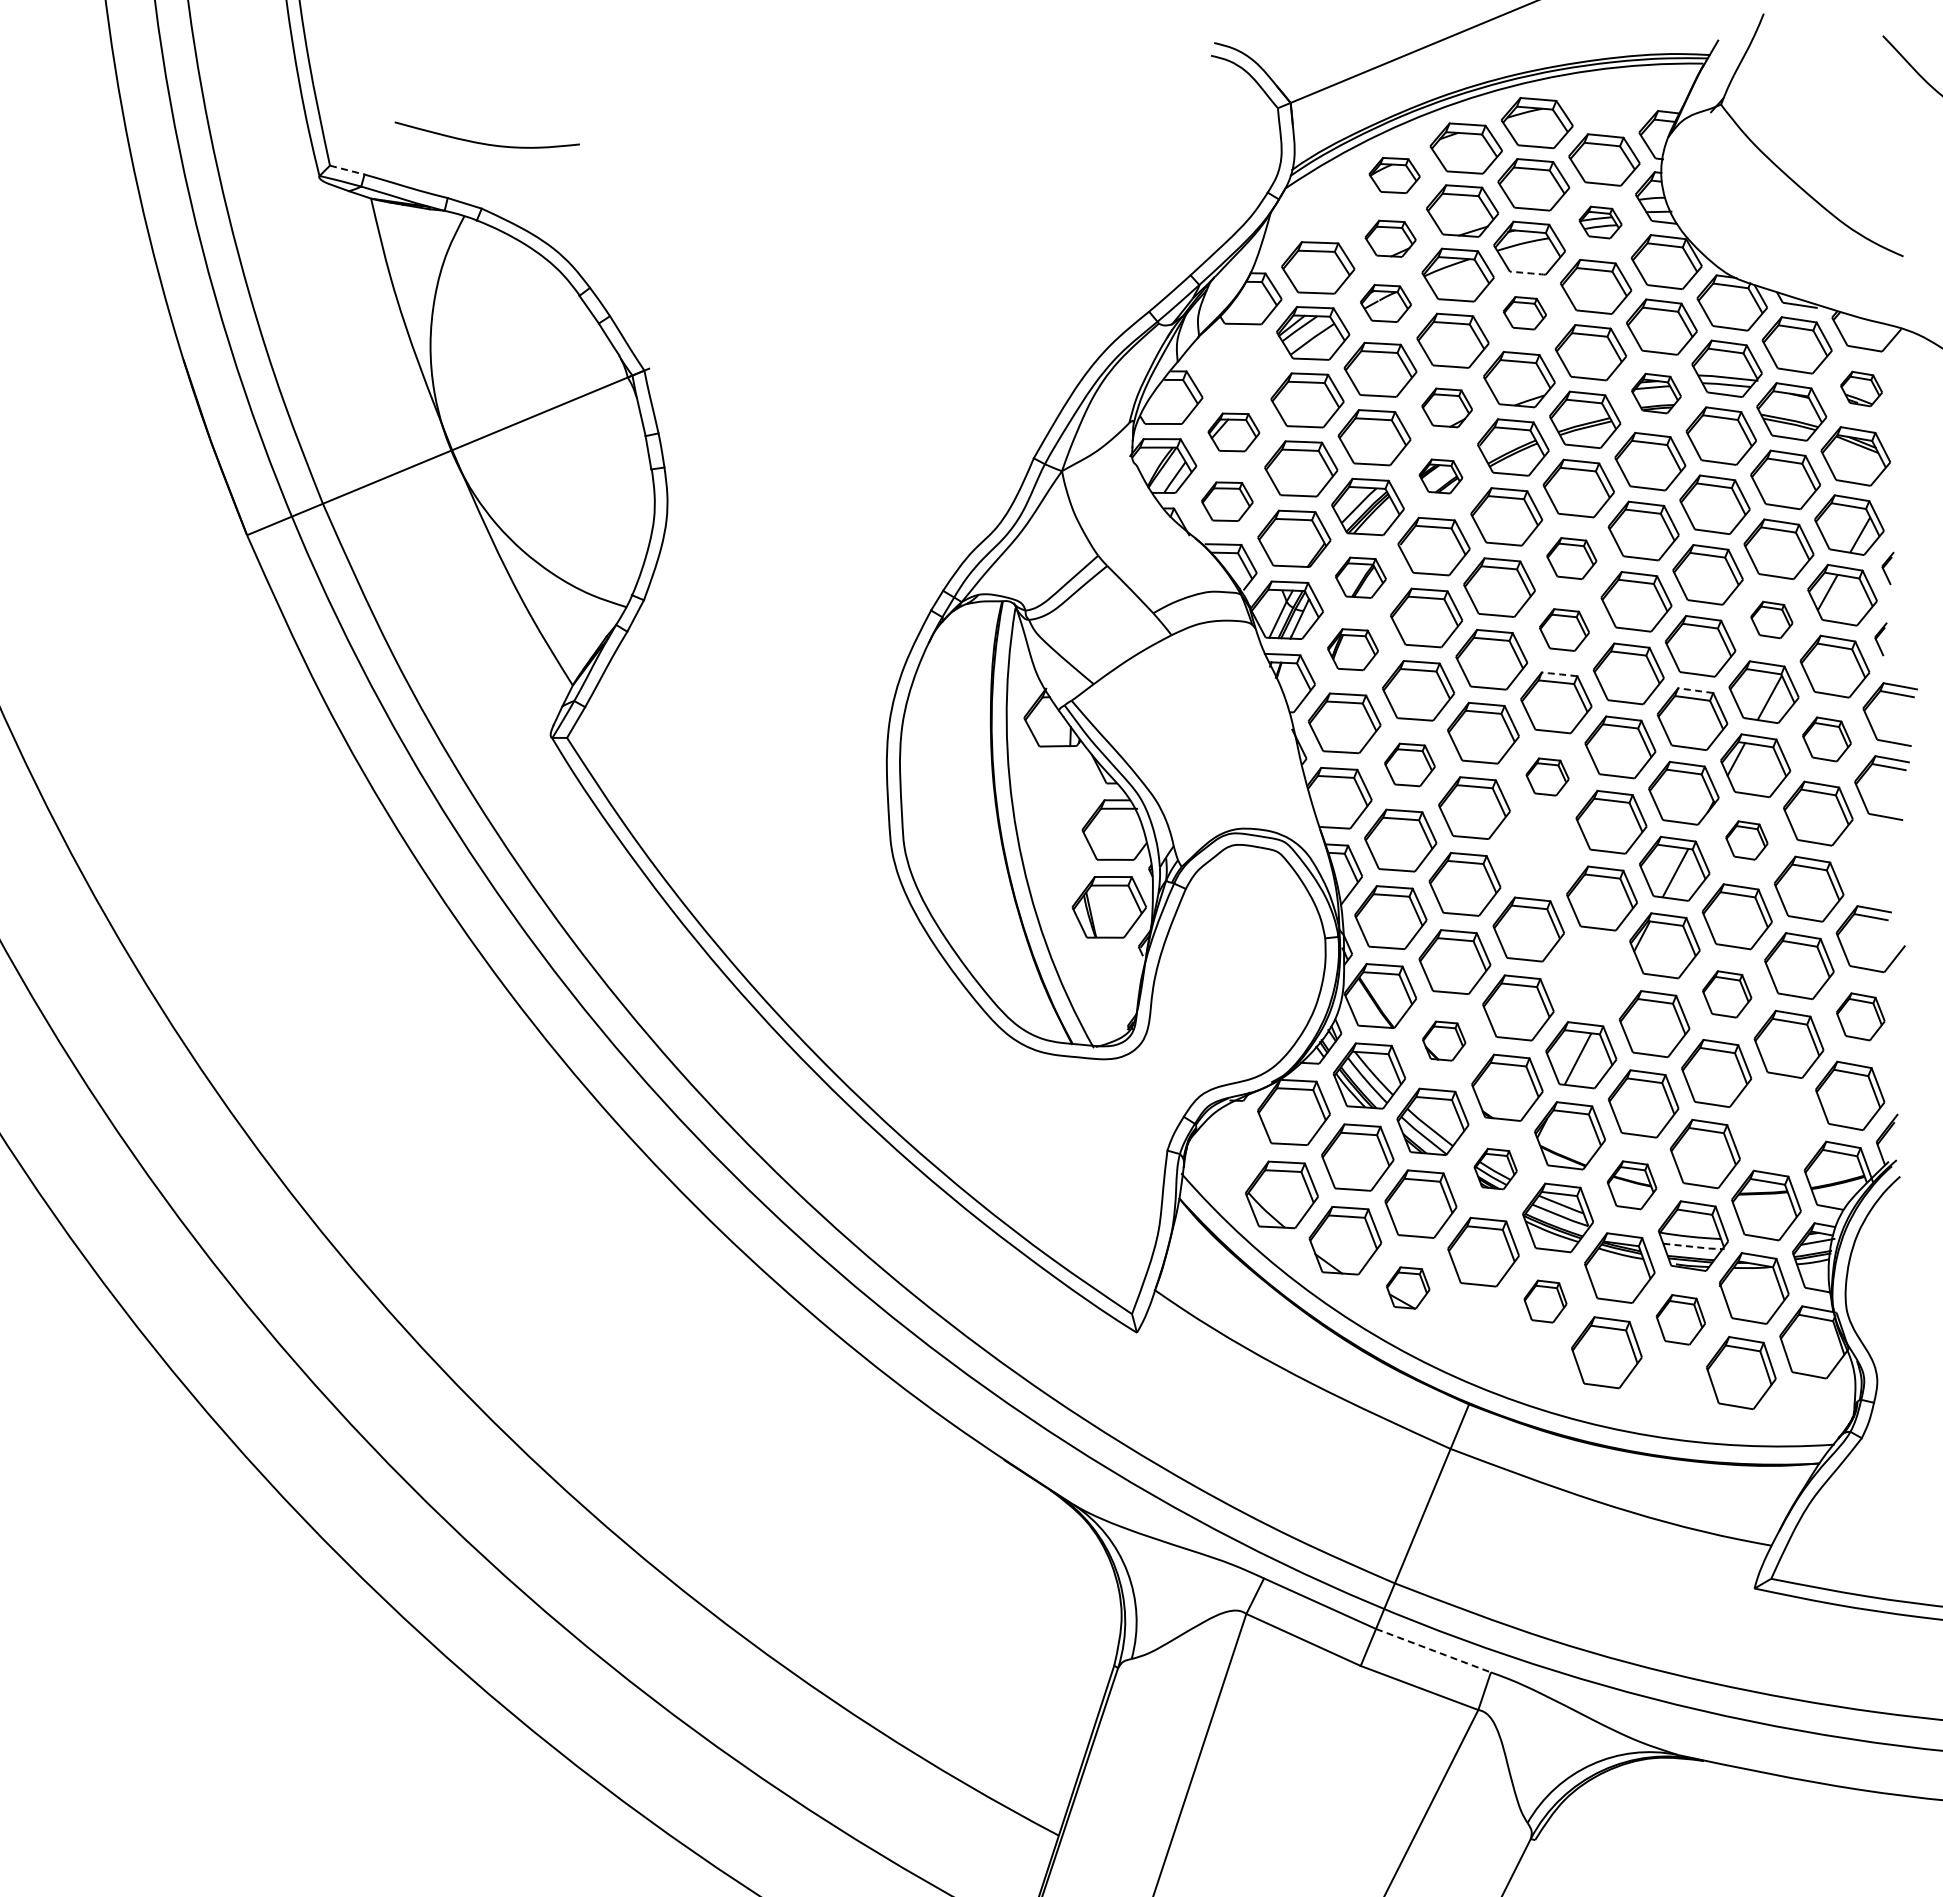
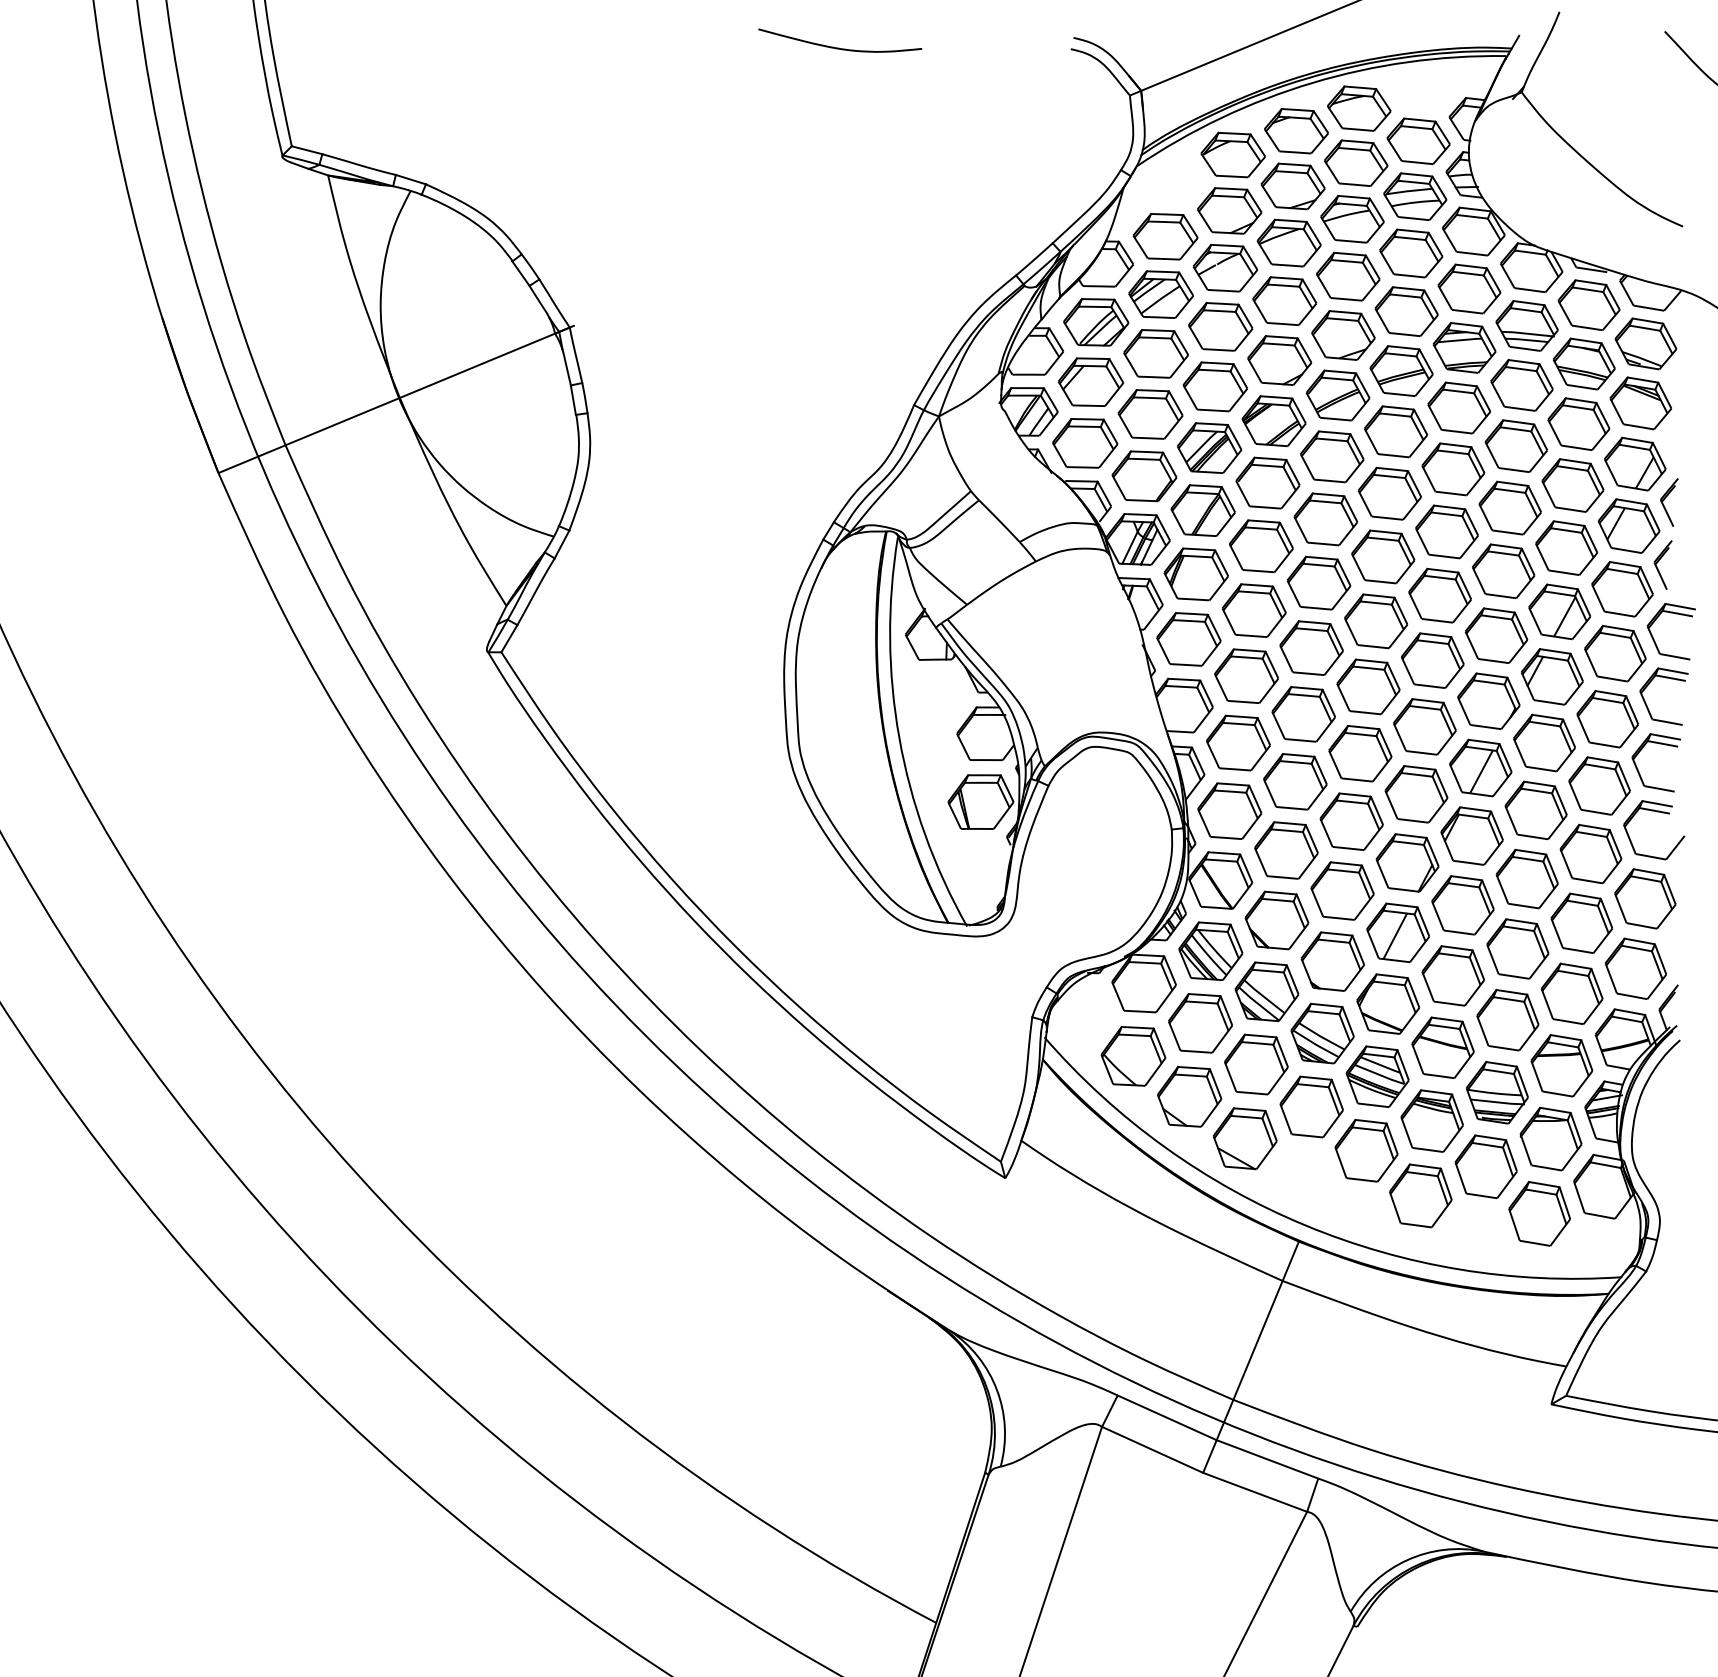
curve: (482, 142) -> (836, 47), moved
line: (347, 170) -> (307, 150), dashed -> solid
part: (1394, 175) -> (1233, 155), size x1.43
part: (1600, 222) -> (1415, 196), size x1.67
part: (1390, 238) -> (1229, 210), size x1.43
arc: (1527, 273) -> (1350, 241), dashed -> solid
part: (1385, 303) -> (1225, 268), size x1.43
part: (1524, 313) -> (1347, 277), size x1.67
part: (1239, 364) -> (1095, 322), added
part: (1861, 388) -> (1645, 343), size x1.67
part: (1656, 393) -> (1464, 347), size x1.43
part: (1446, 407) -> (1278, 360), size x1.43
part: (1233, 432) -> (1090, 382), size x1.43
part: (1440, 476) -> (1273, 421), size x1.67
part: (1227, 501) -> (1085, 443), size x1.43
part: (1571, 558) -> (1389, 493), size x1.43
part: (1887, 568) -> (1668, 502), size x1.67
part: (1360, 577) -> (1202, 510), size x1.43
part: (1771, 619) -> (1566, 547), size x1.67
part: (1564, 629) -> (1383, 556), size x1.43
part: (1880, 639) -> (1662, 565), size x1.67
part: (1352, 649) -> (1195, 574), size x1.43
arc: (1559, 674) -> (1378, 596), dashed -> solid
arc: (1695, 690) -> (1499, 610), dashed -> solid
part: (1826, 739) -> (1614, 653), size x1.43
part: (1409, 764) -> (1246, 675), size x1.43
part: (1547, 776) -> (1368, 686), size x1.67
part: (1746, 840) -> (1544, 743), size x1.67
part: (1879, 842) -> (1661, 744), added
part: (1538, 852) -> (1360, 753), added
part: (1591, 975) -> (1407, 862), added
part: (1726, 994) -> (1526, 879), size x1.43
part: (1860, 1016) -> (1645, 898), size x1.43
part: (1443, 1040) -> (1276, 919), size x1.67
part: (1777, 1124) -> (1571, 994), added
part: (1495, 1168) -> (1322, 1033), size x1.67
part: (1631, 1185) -> (1442, 1048), size x1.43
line: (1694, 1247) -> (1498, 1102), dashed -> solid
part: (1407, 1287) -> (1244, 1138), size x1.67
part: (1545, 1301) -> (1366, 1150), size x1.67
part: (1680, 1319) -> (1485, 1166), size x1.43
line: (1433, 1650) -> (1267, 1459), dashed -> solid

